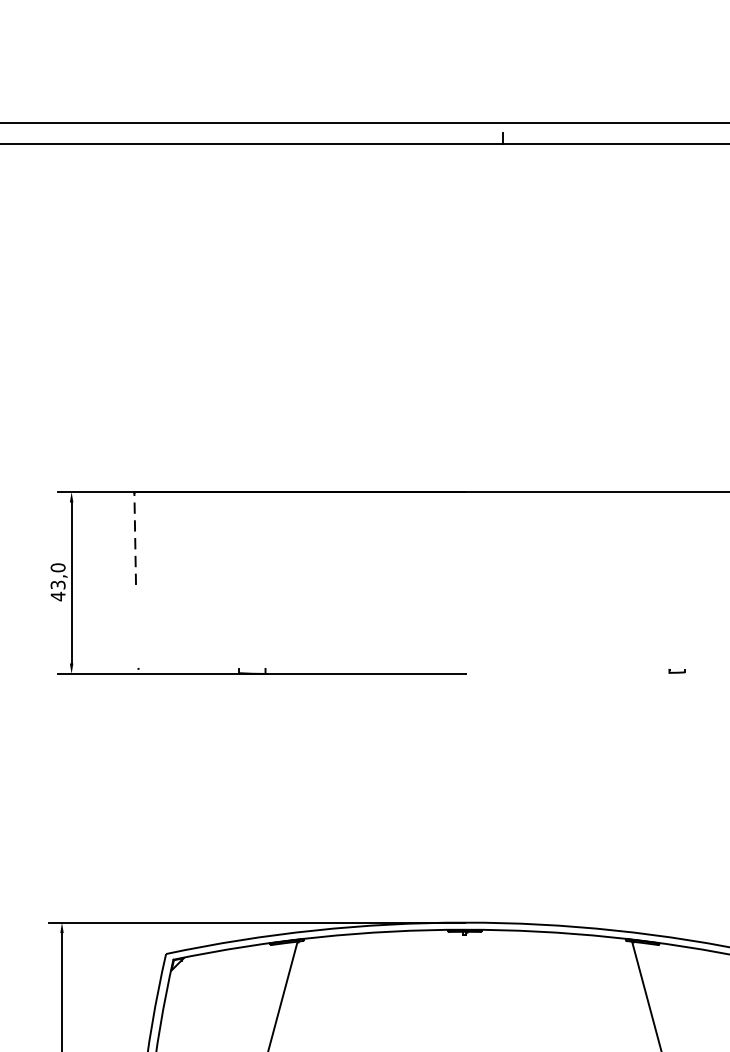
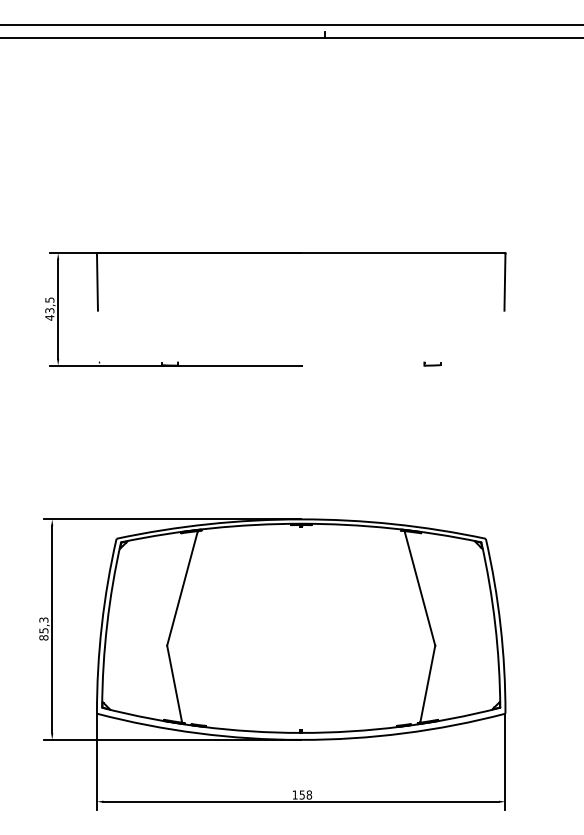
line: (135, 537) -> (97, 281), dashed -> solid
text: (57, 566) -> (49, 299), 43,0 -> 43,5
part: (677, 670) -> (432, 363), size x1.67

